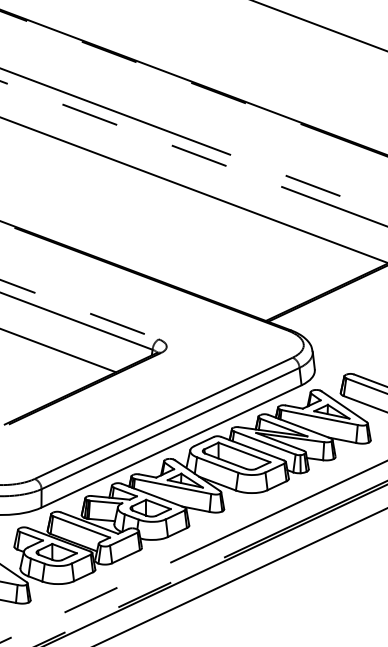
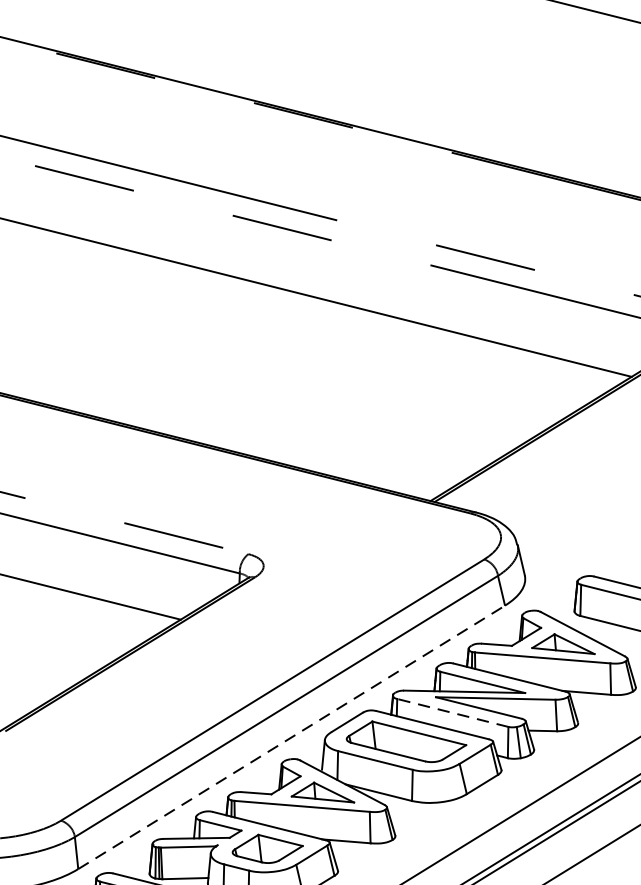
line: (264, 443) -> (452, 713), solid -> dashed
line: (171, 446) -> (291, 737), solid -> dashed

